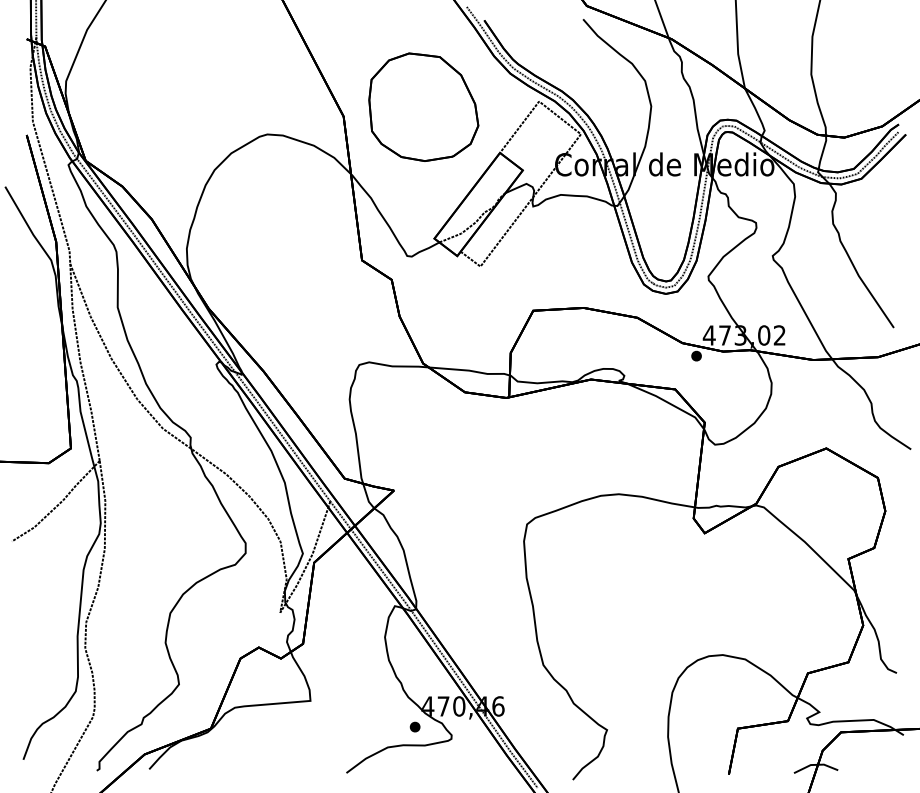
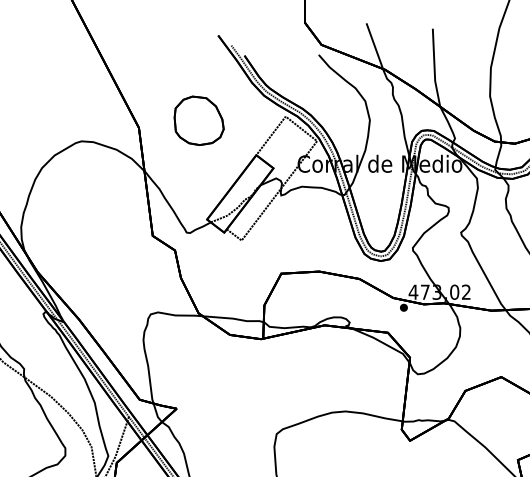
part: (423, 106) -> (198, 120), size x0.6

